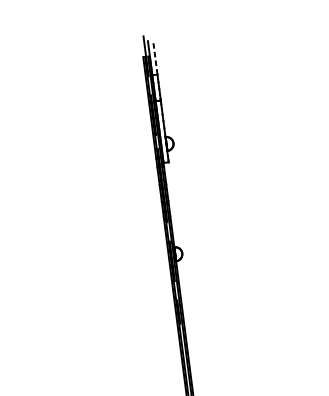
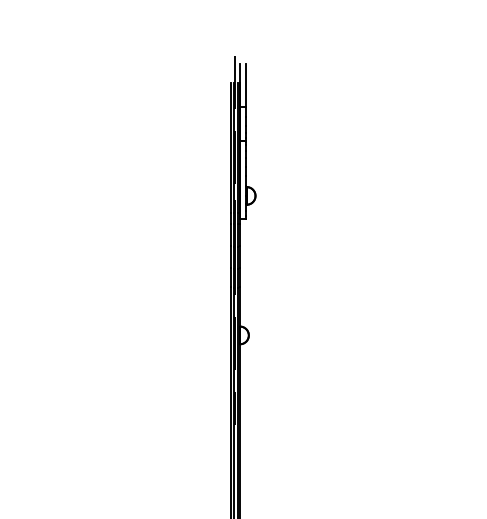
line: (155, 57) -> (246, 85), dashed -> solid

